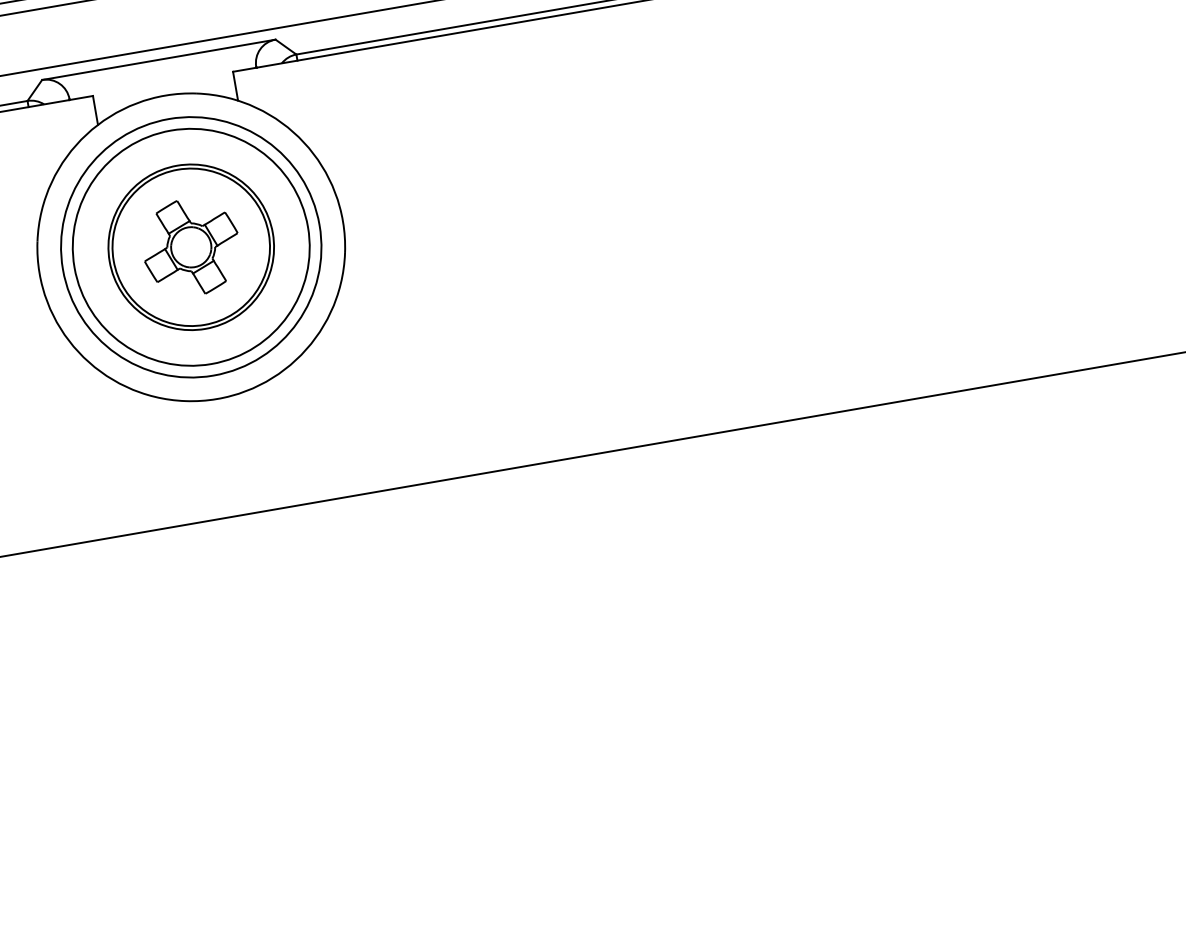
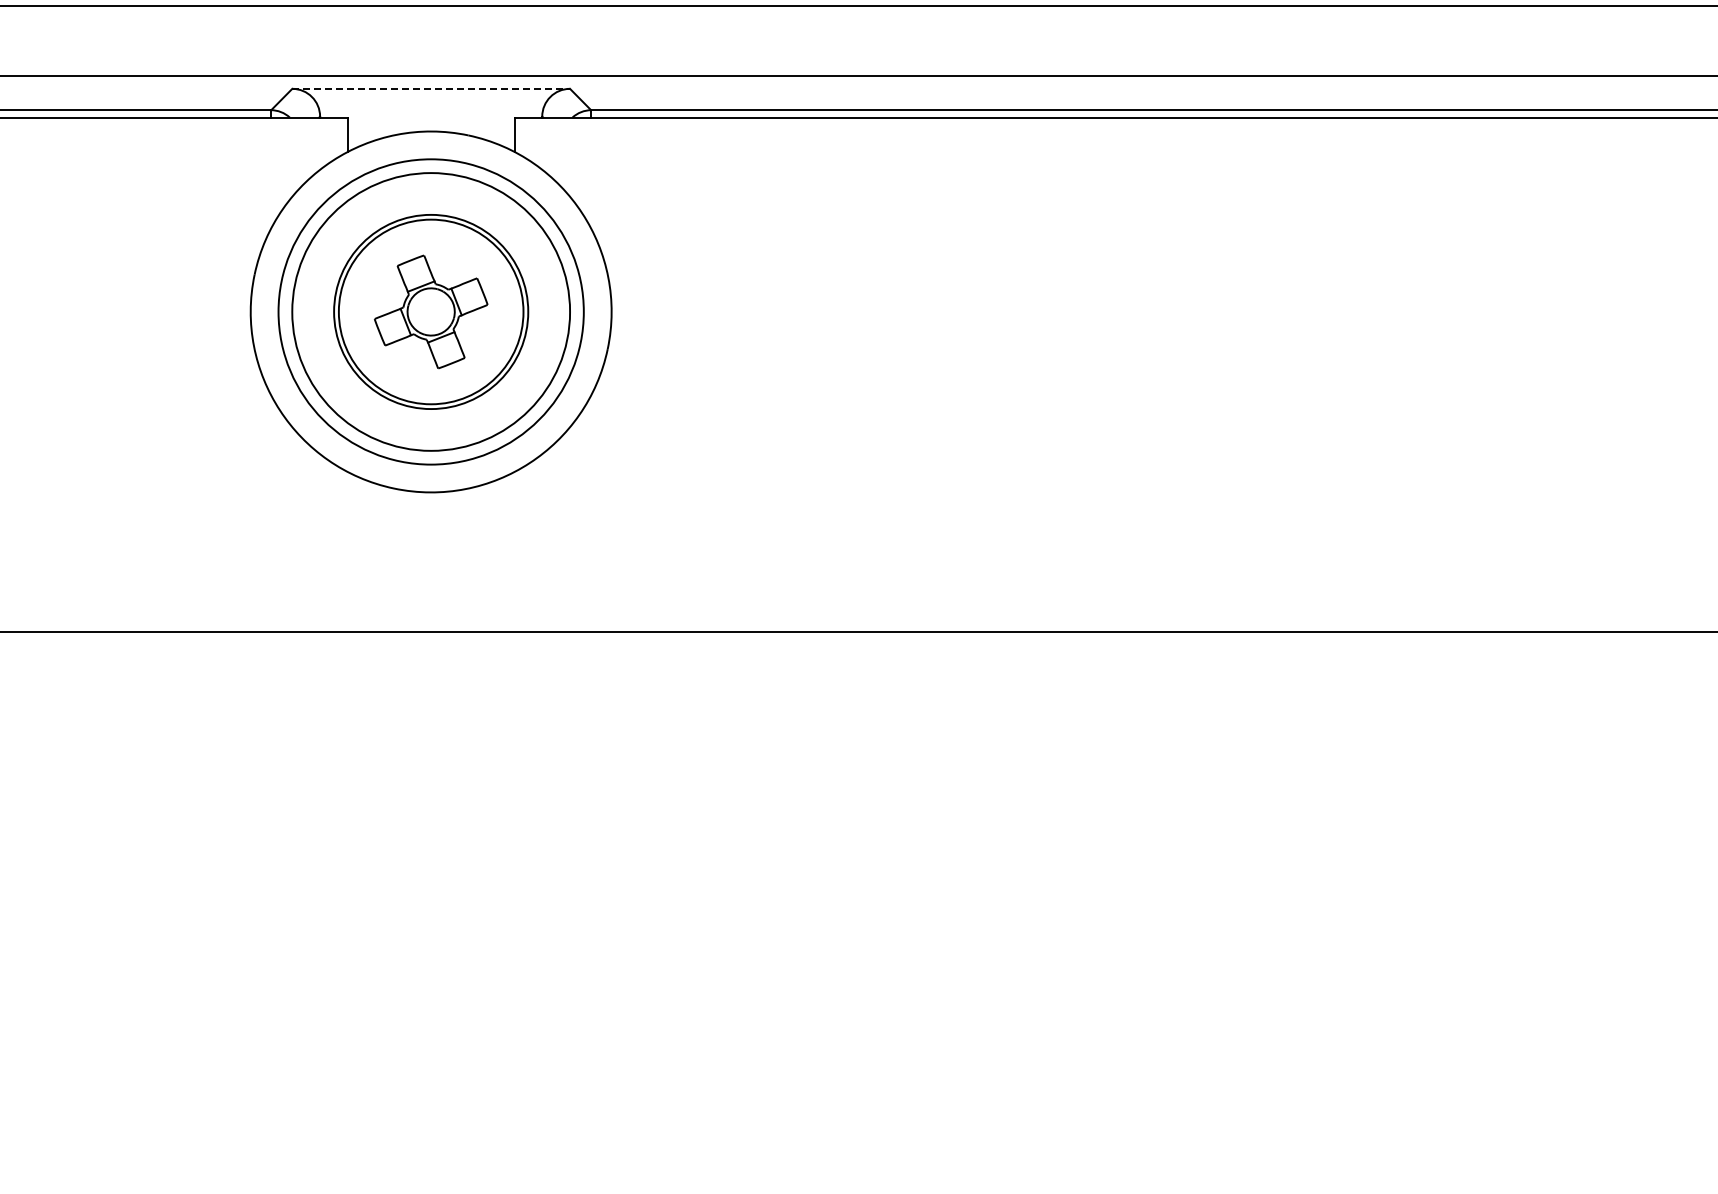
line: (159, 59) -> (431, 88), solid -> dashed

